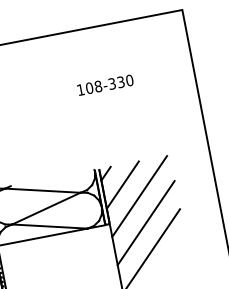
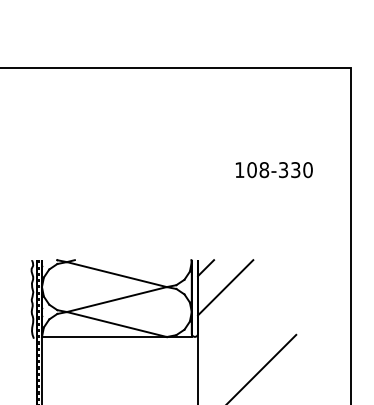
text: (105, 85) -> (273, 170), moved
line: (139, 196) -> (245, 307), removed
line: (146, 222) -> (247, 344), removed

